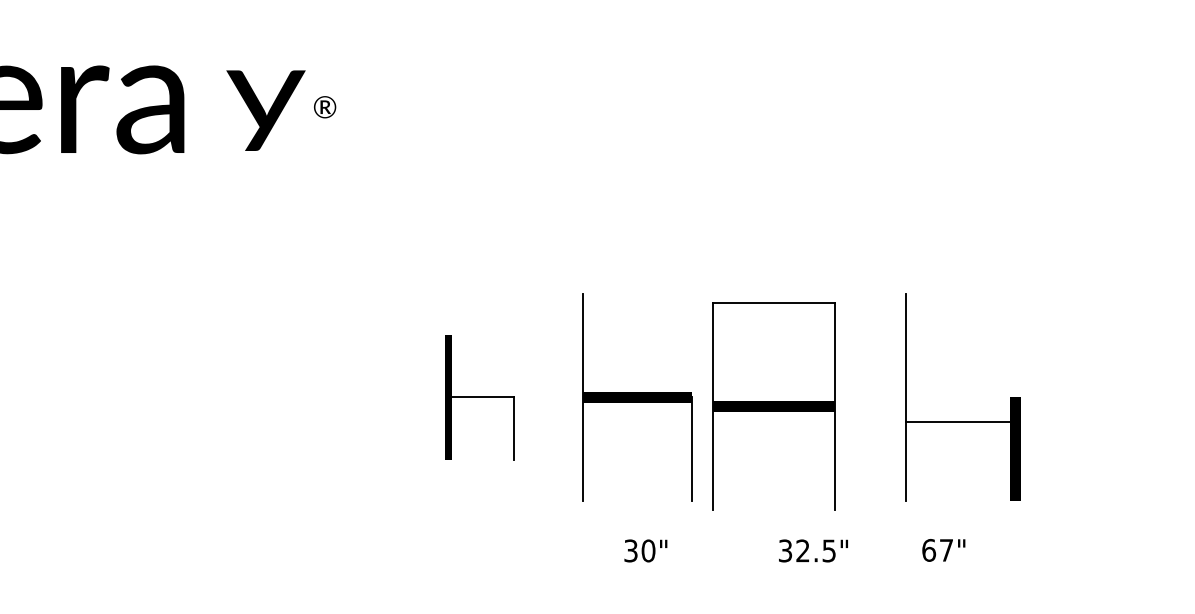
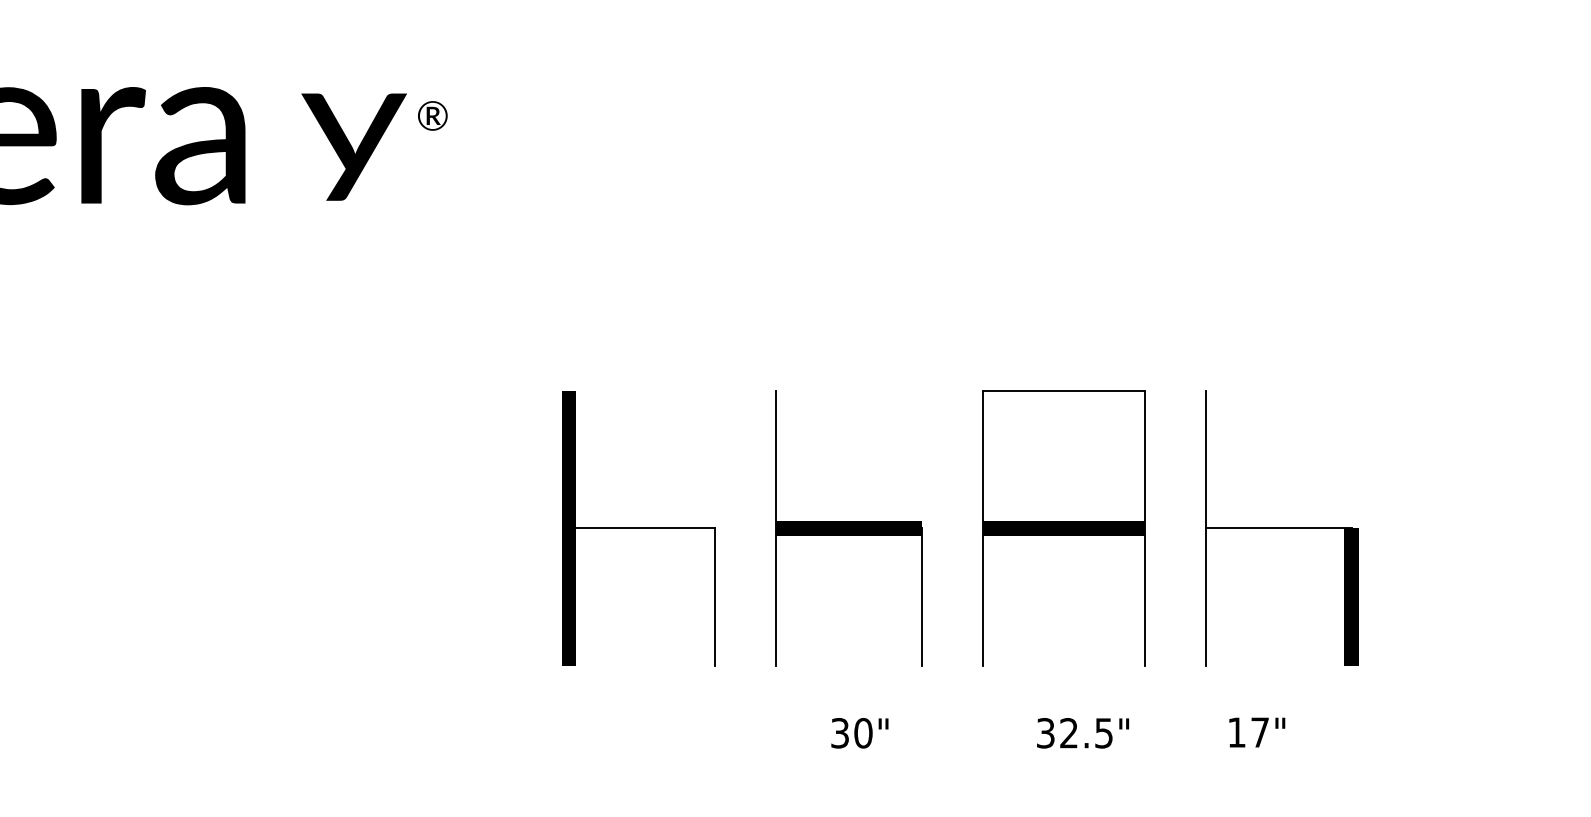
text: (325, 107) -> (433, 116), moved
part: (479, 397) -> (638, 528), size x1.67
part: (773, 406) -> (1063, 528), moved
line: (960, 422) -> (1278, 528), moved
text: (929, 550) -> (1237, 732), 67" -> 17"

